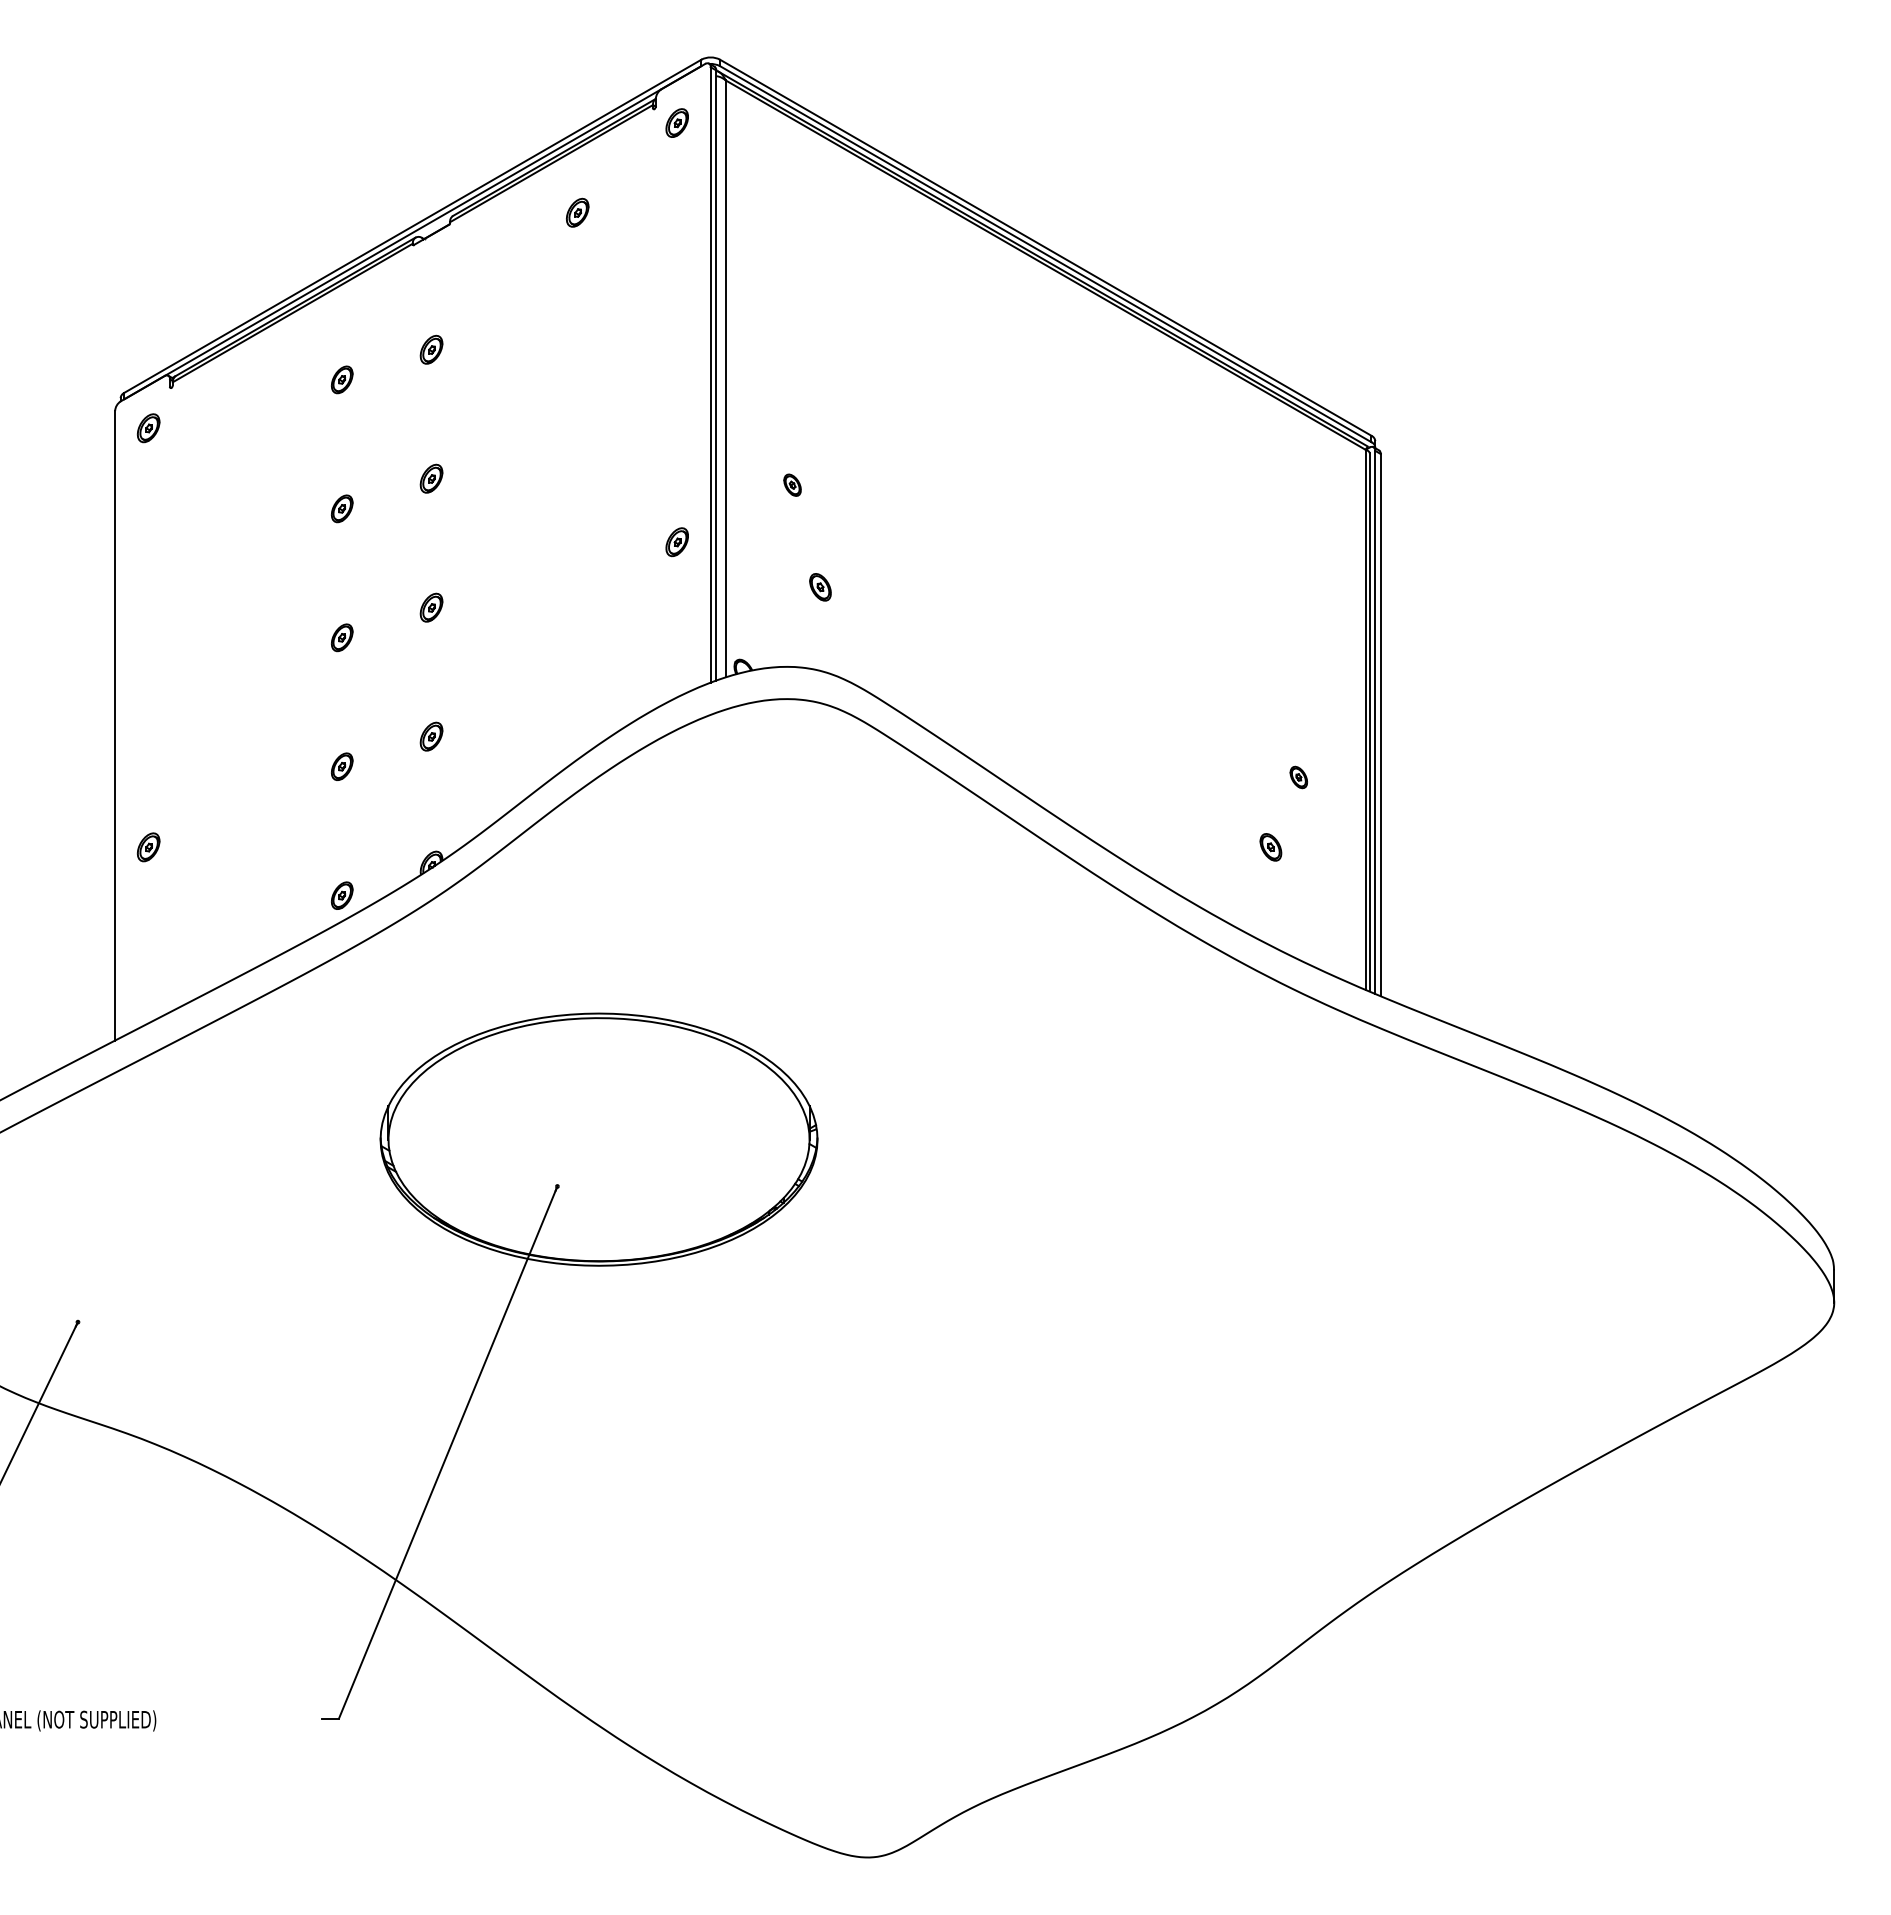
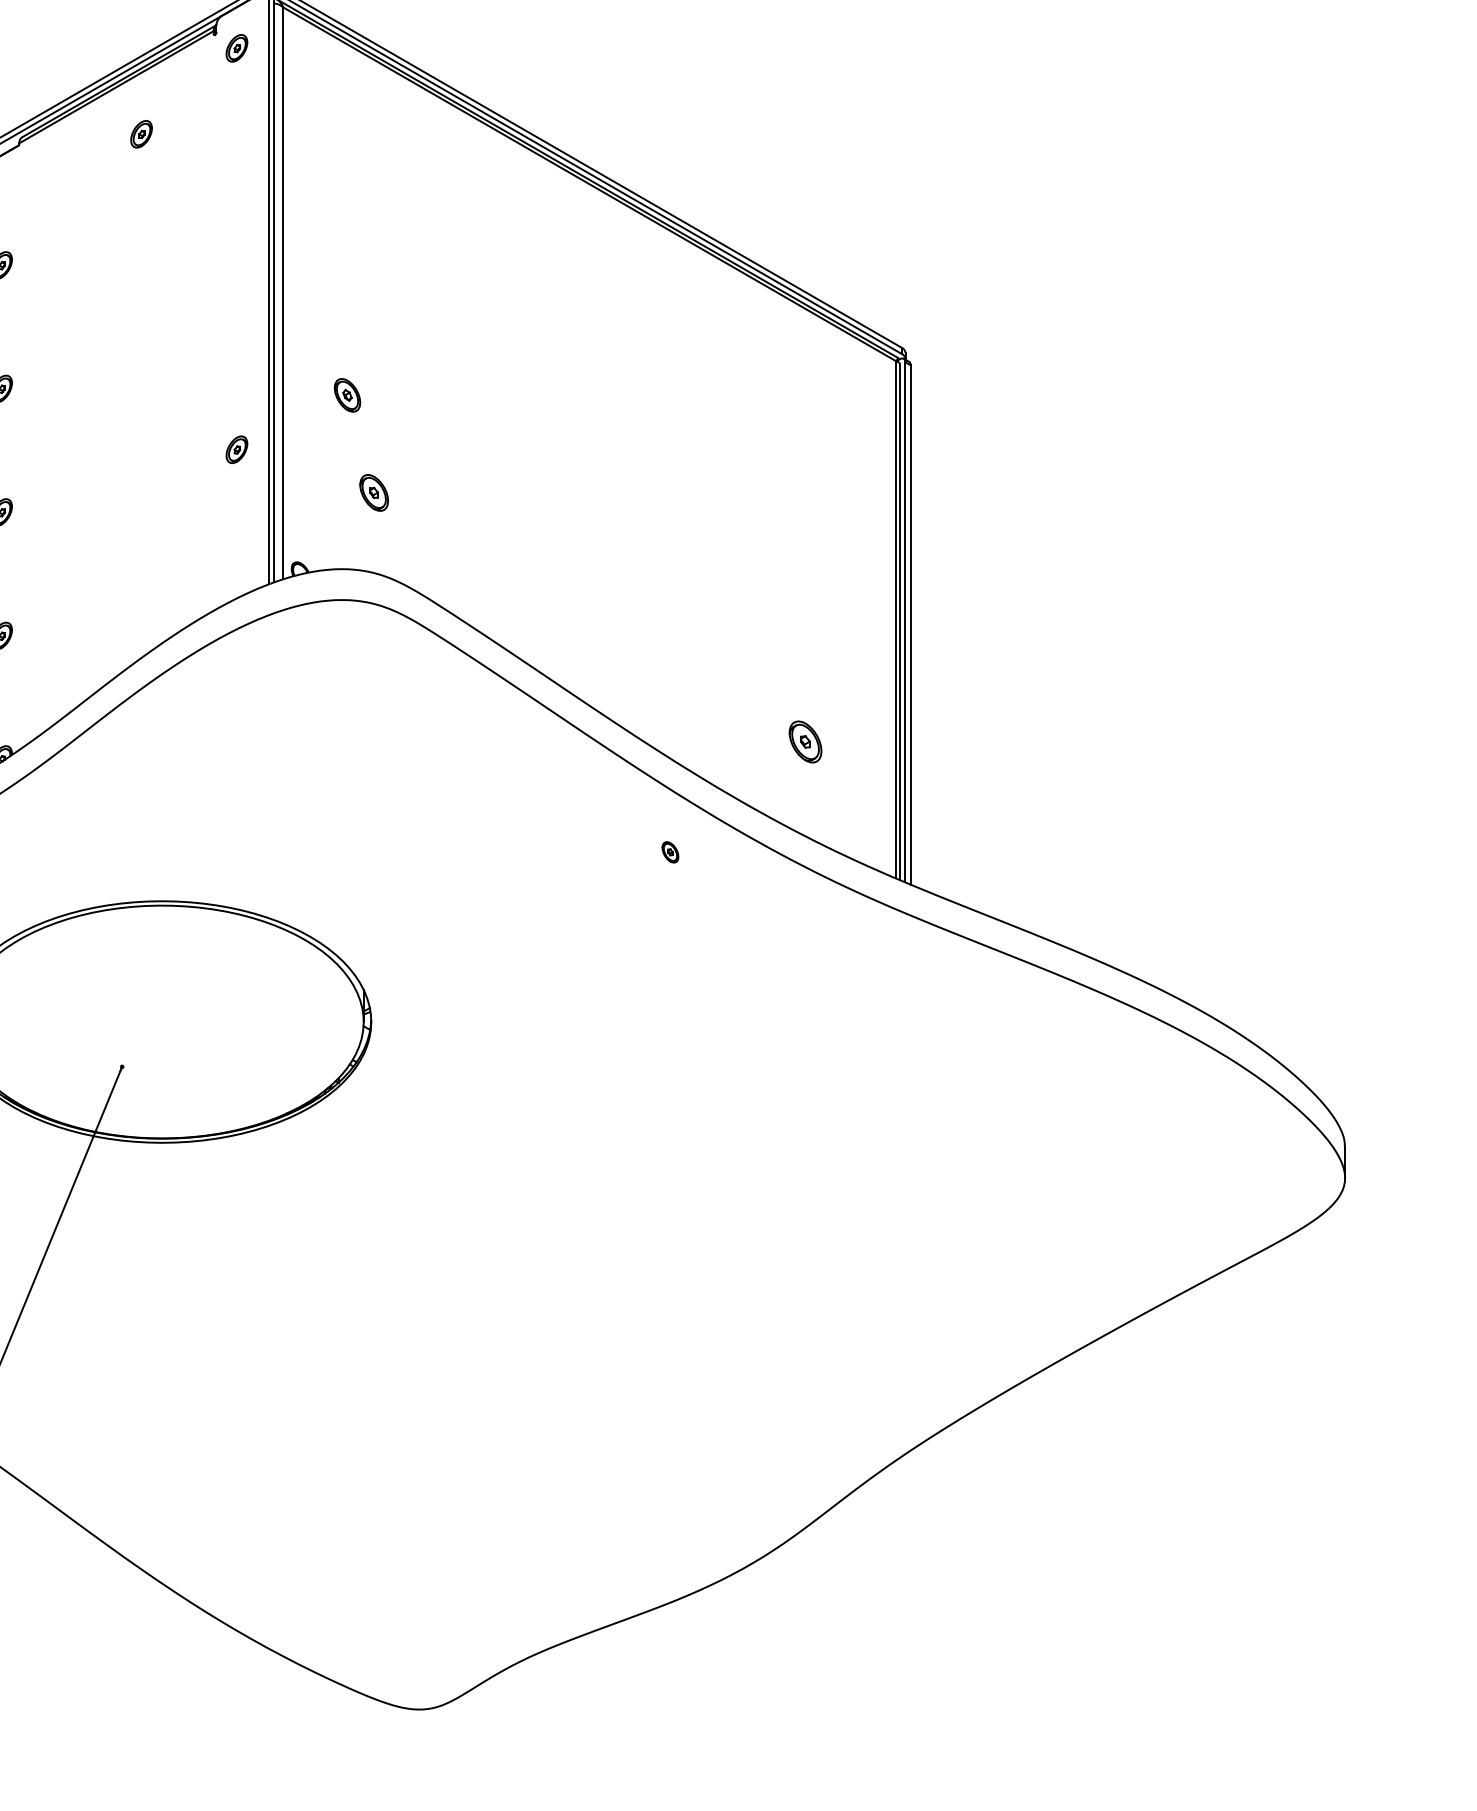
part: (792, 484) -> (347, 394), size x1.6
part: (820, 587) -> (374, 493), size x1.4
part: (1298, 777) -> (670, 852), moved
part: (1270, 847) -> (805, 742), size x1.6

